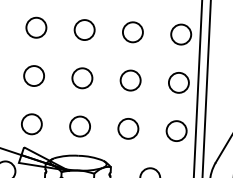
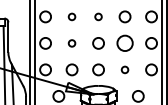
circle: (35, 26) -> (71, 16), size x0.6
circle: (84, 29) -> (98, 16), size x0.6
circle: (33, 76) -> (71, 43), size x0.6
circle: (129, 80) -> (124, 43), size x1.4
circle: (127, 128) -> (124, 69), size x0.6

